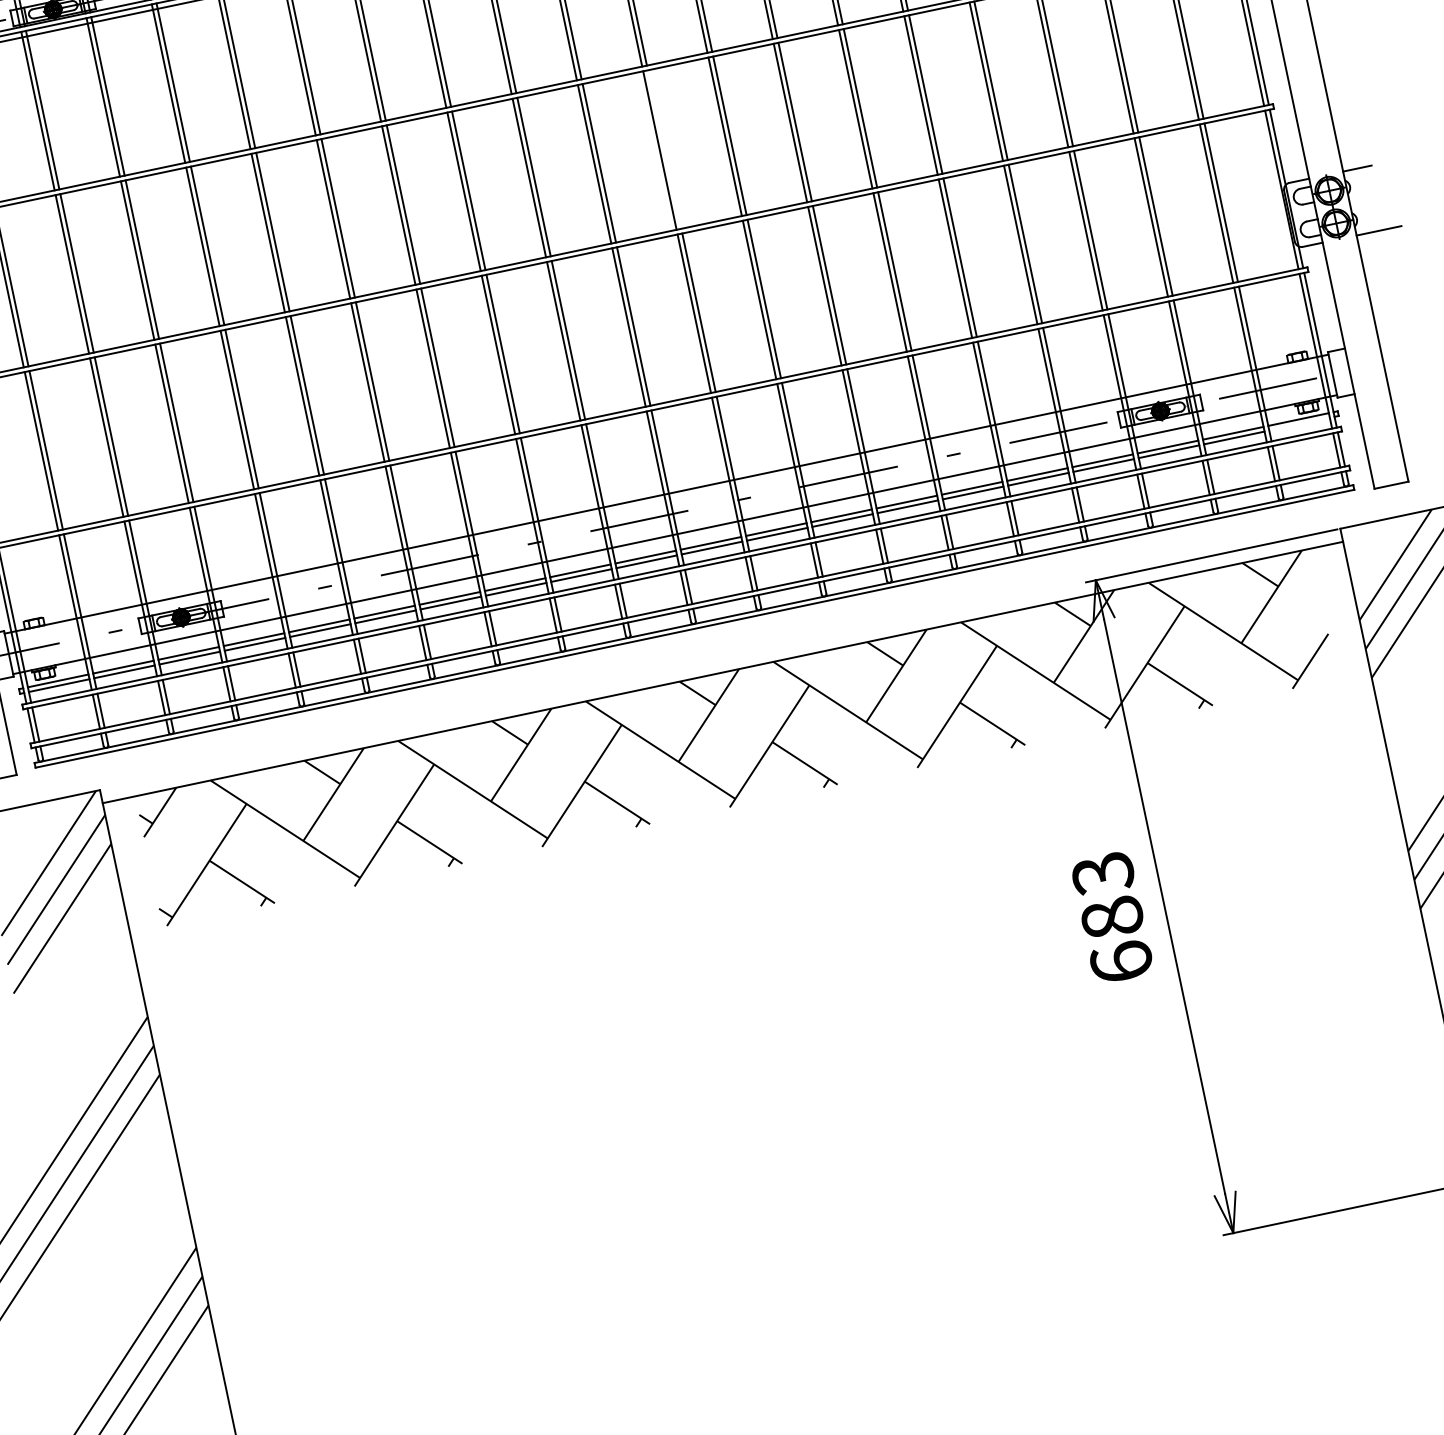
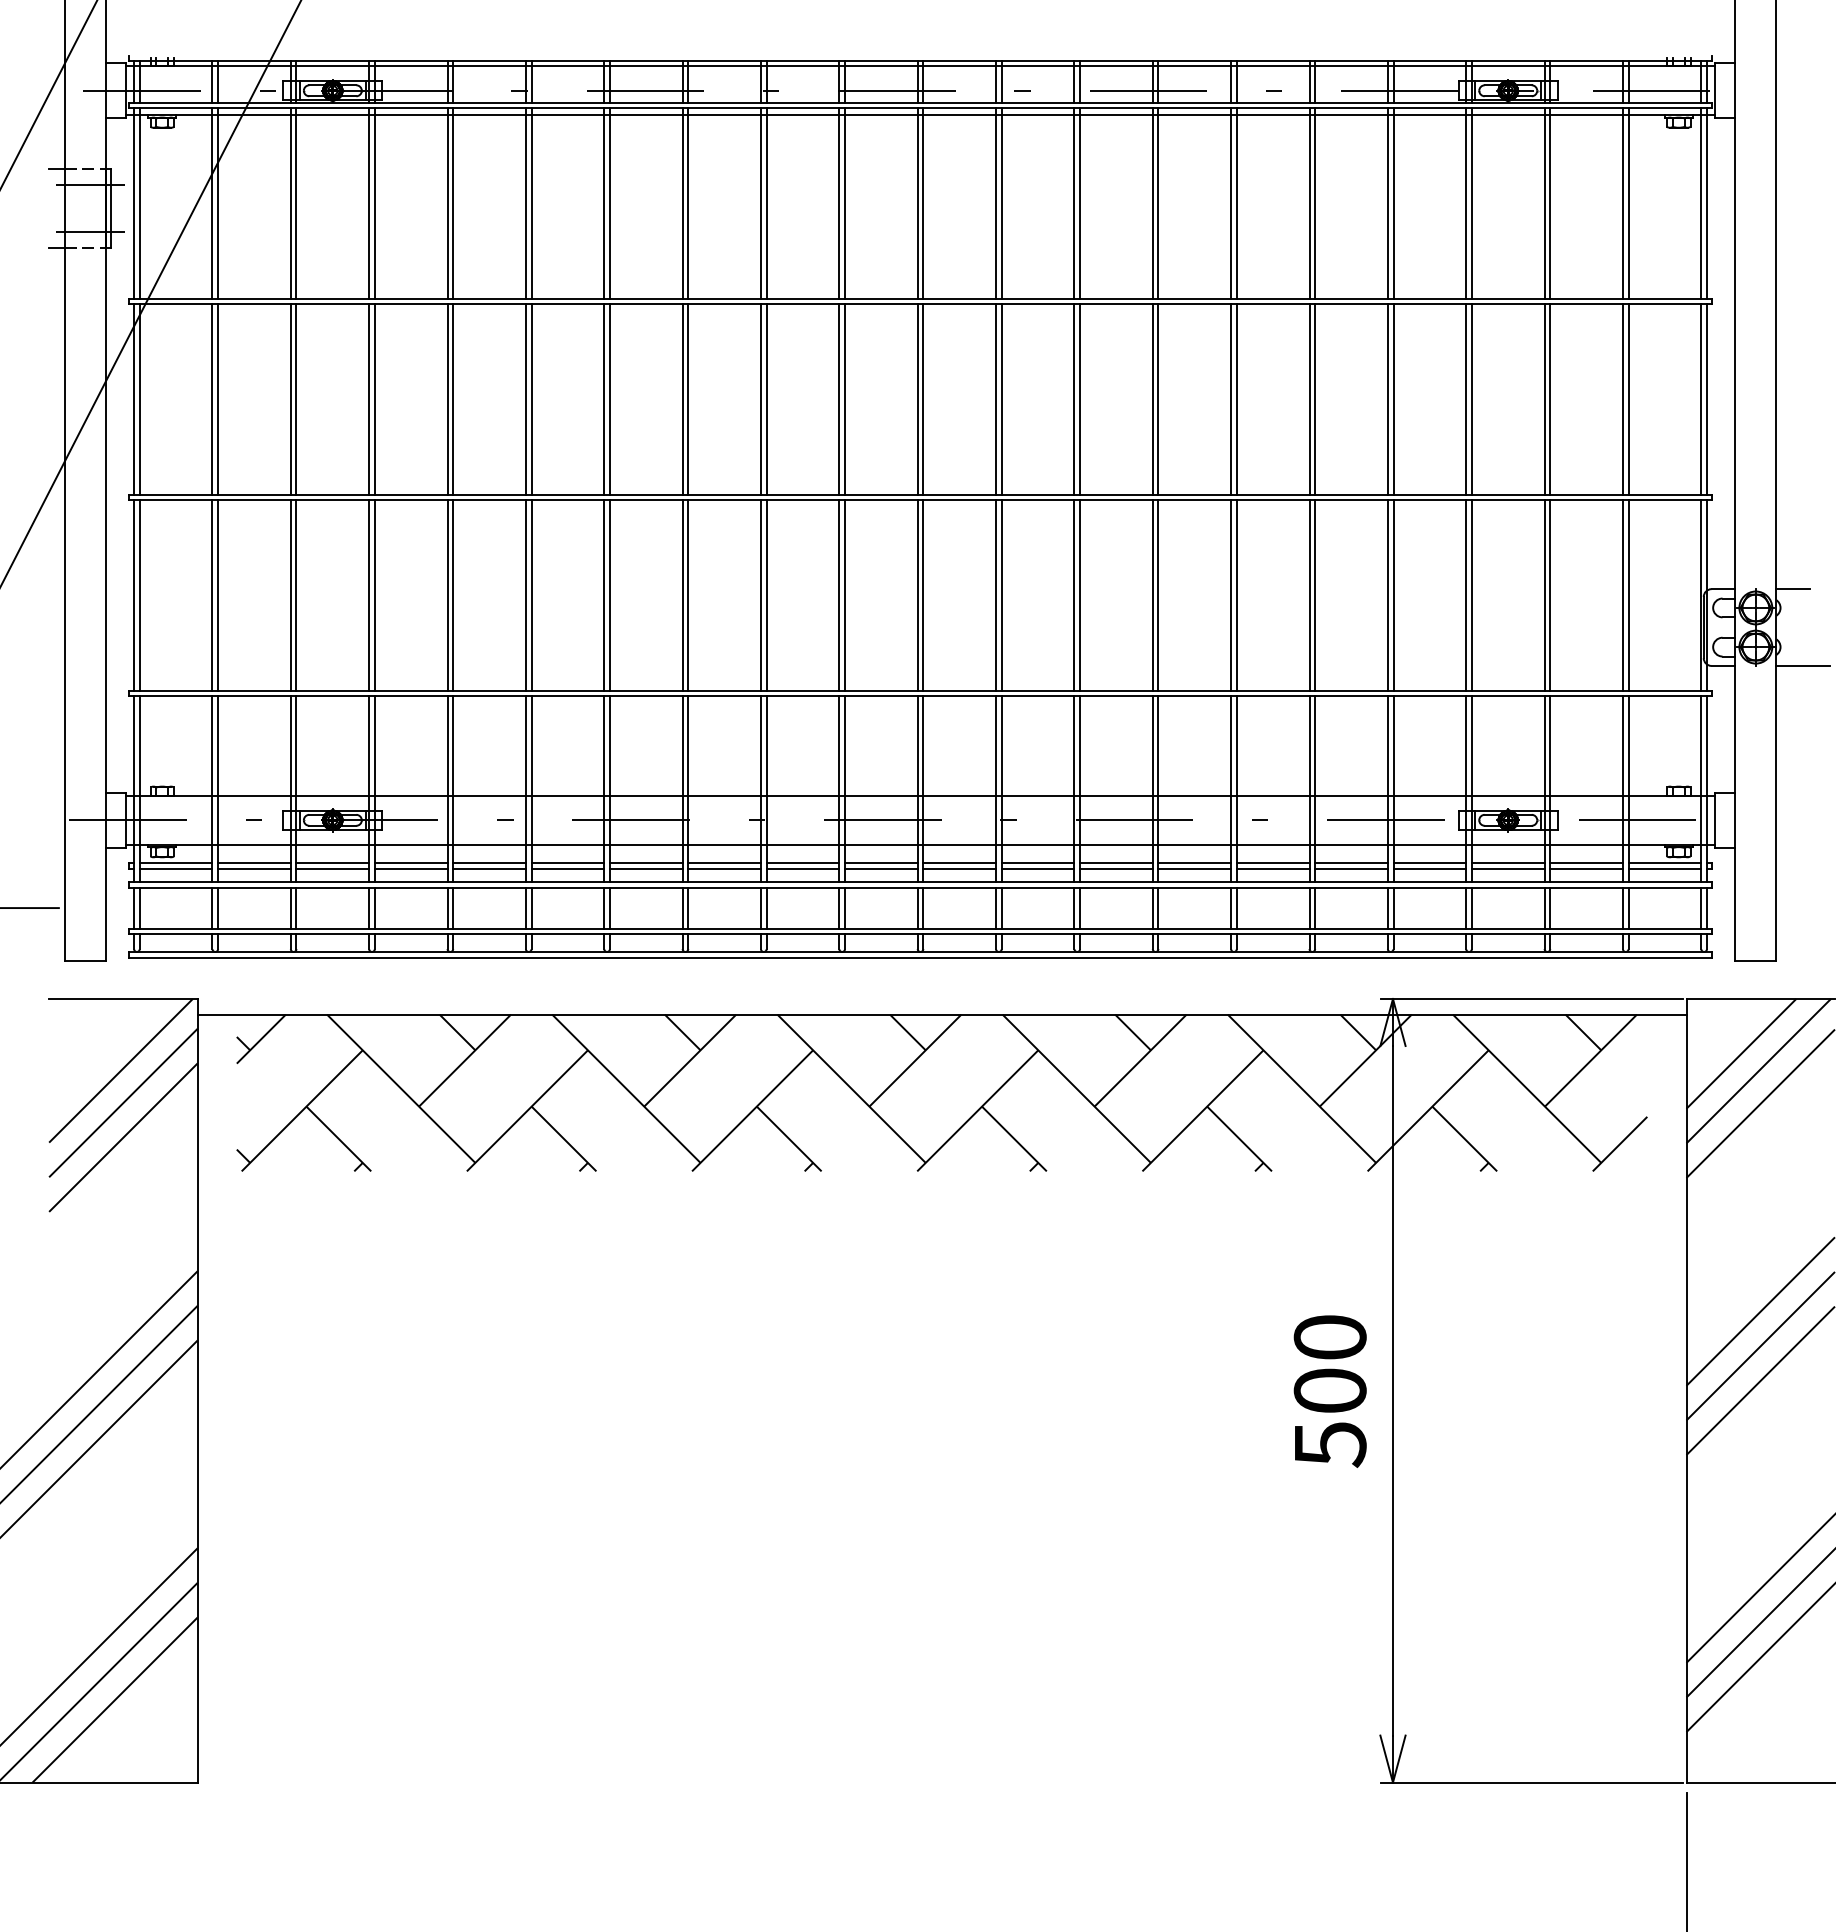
line: (664, 149) -> (1001, 399), added
line: (1299, 423) -> (1664, 868), added
text: (1111, 918) -> (1329, 1391), 683 -> 500

